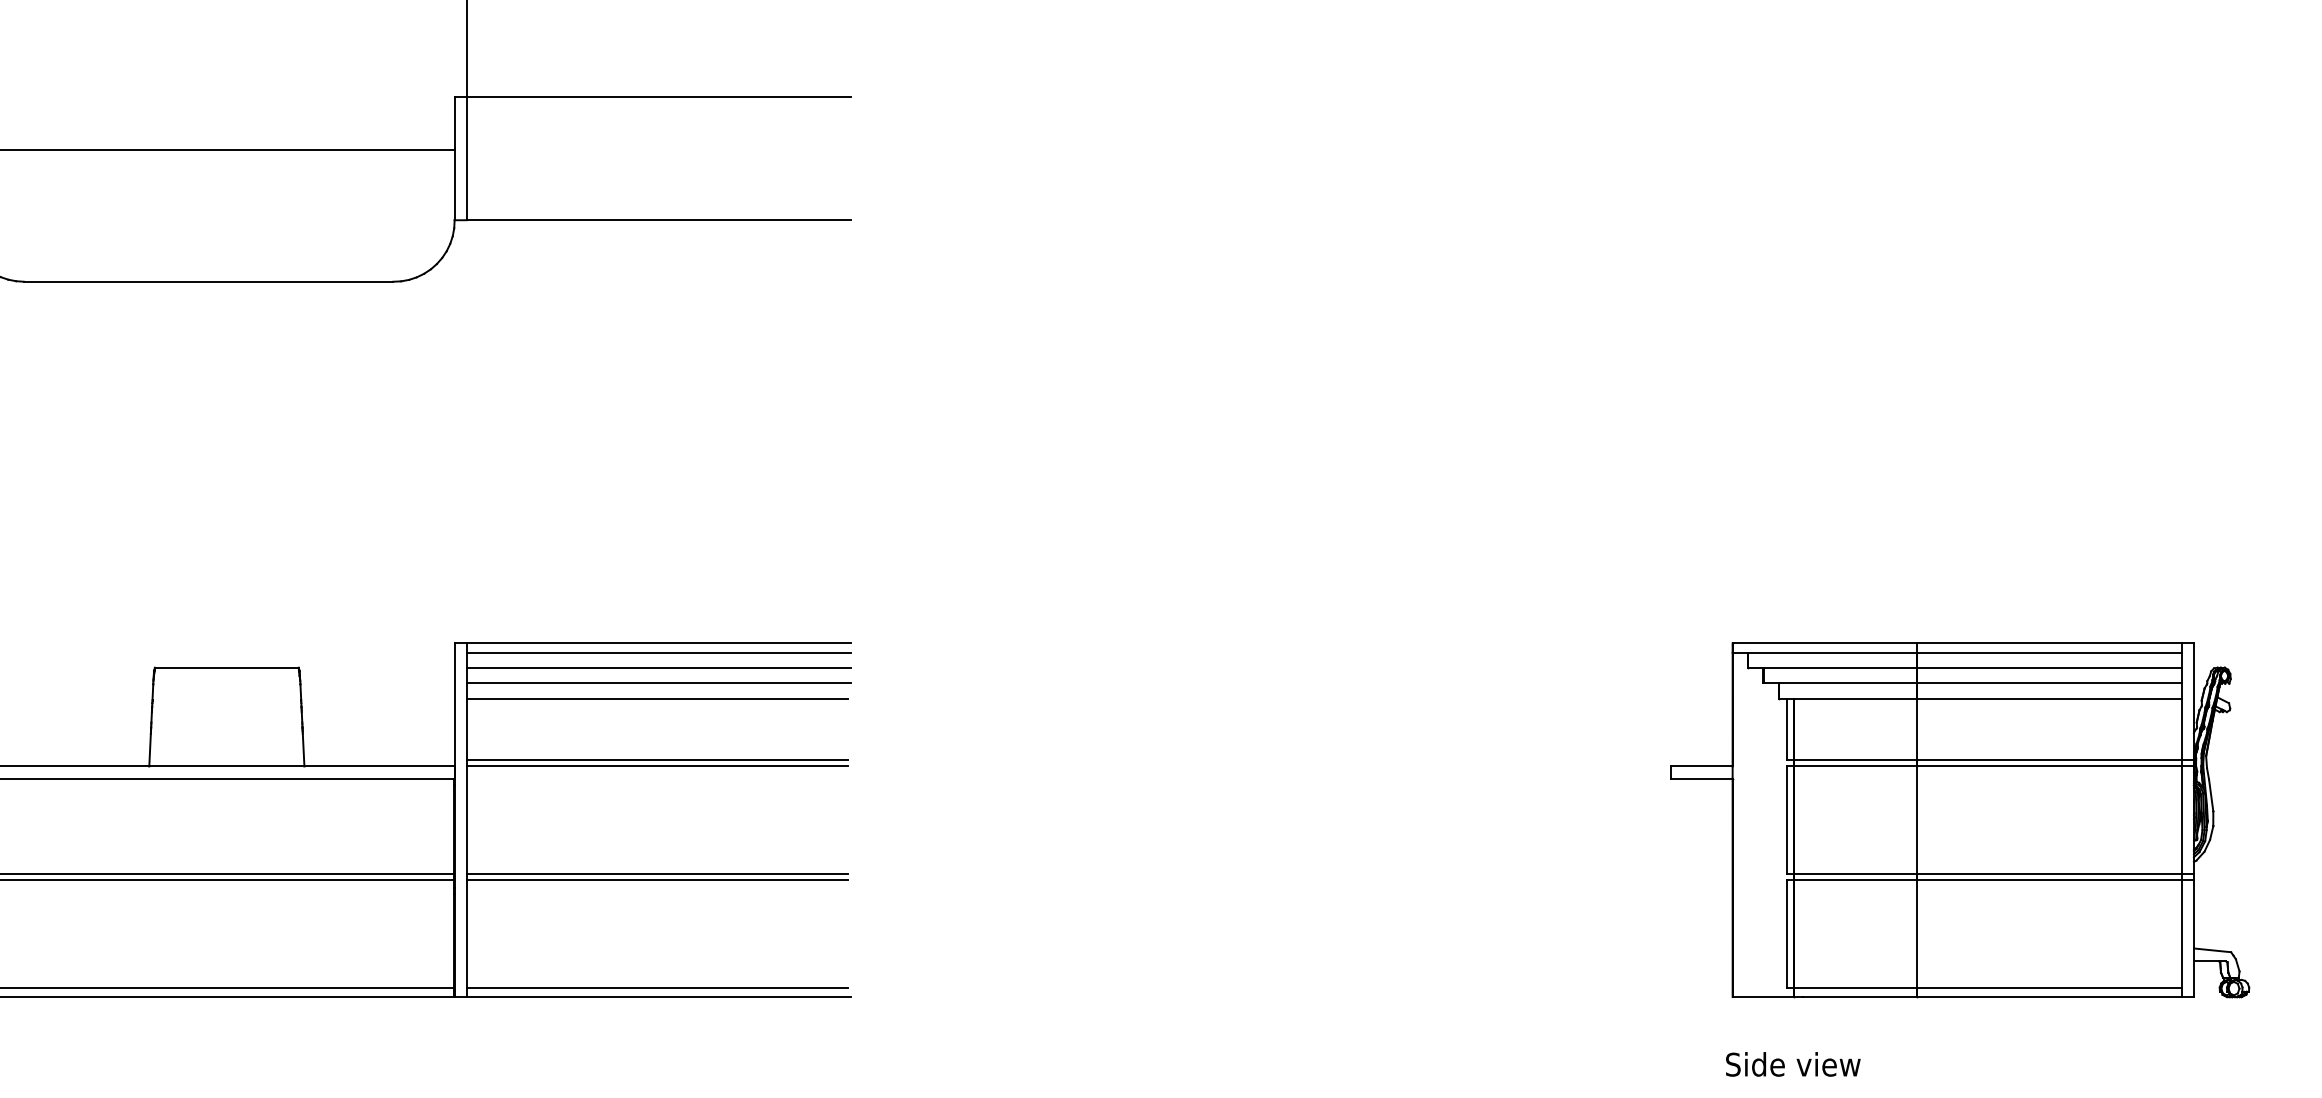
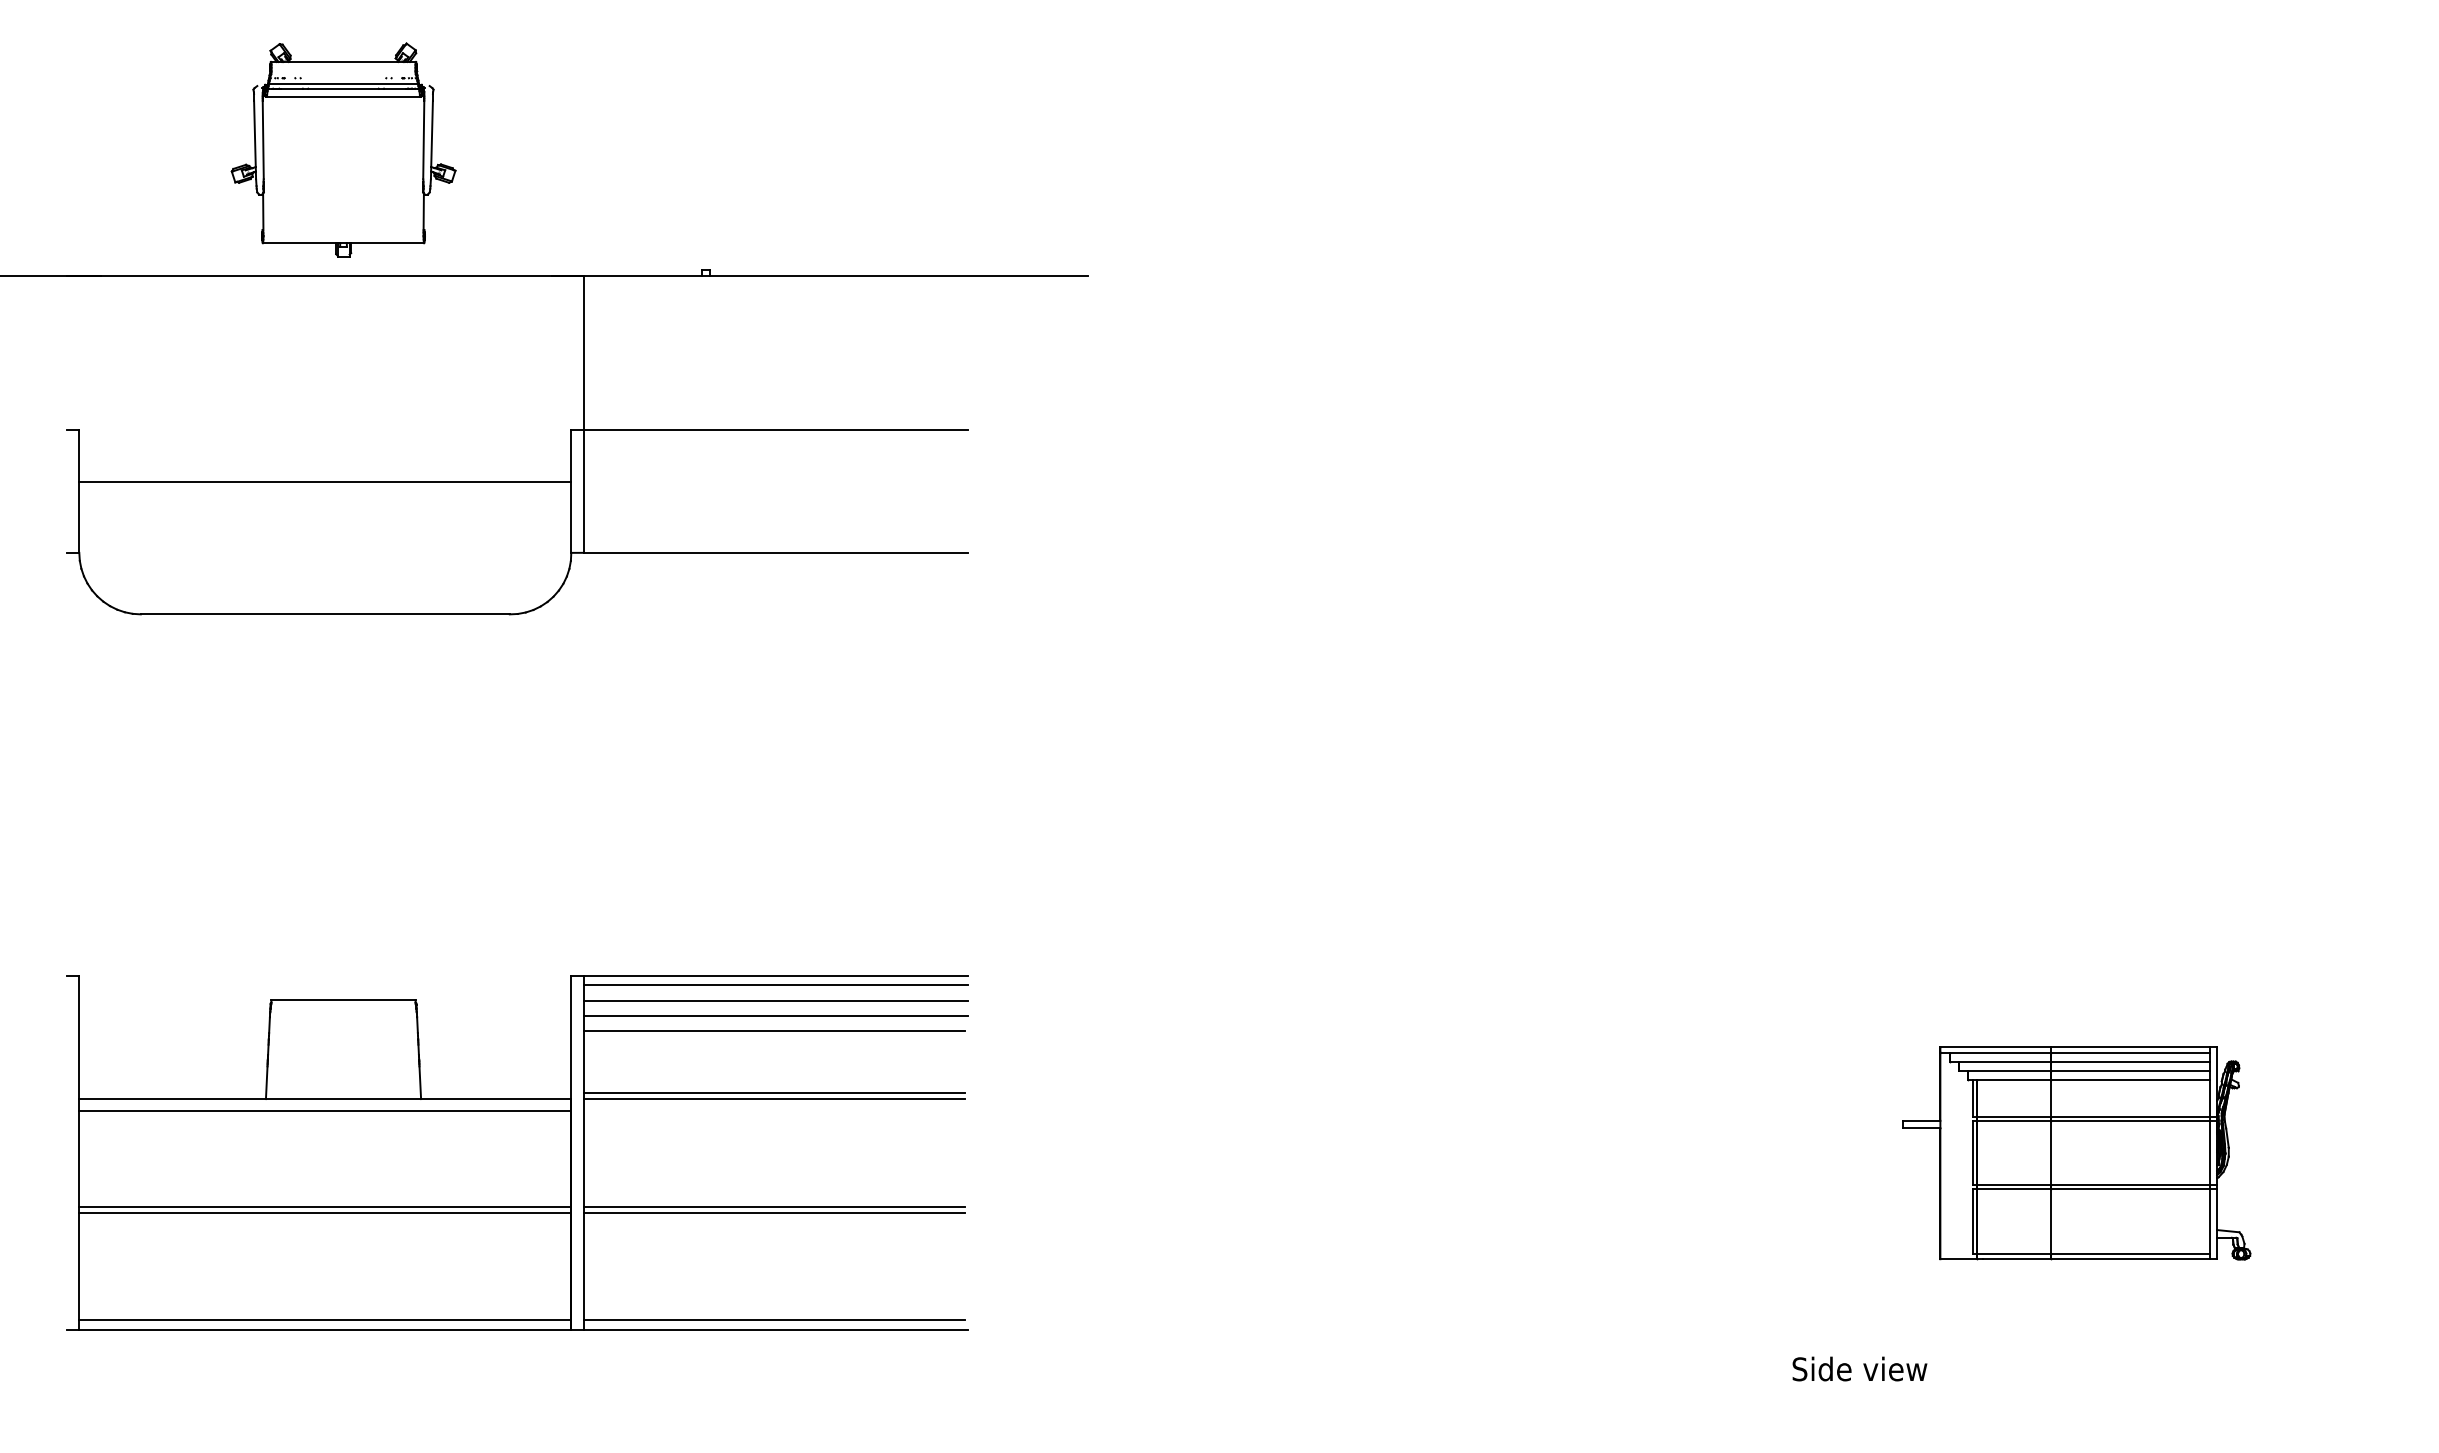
part: (1959, 820) -> (2076, 1153), size x0.6
text: (1792, 1063) -> (1859, 1368), moved

